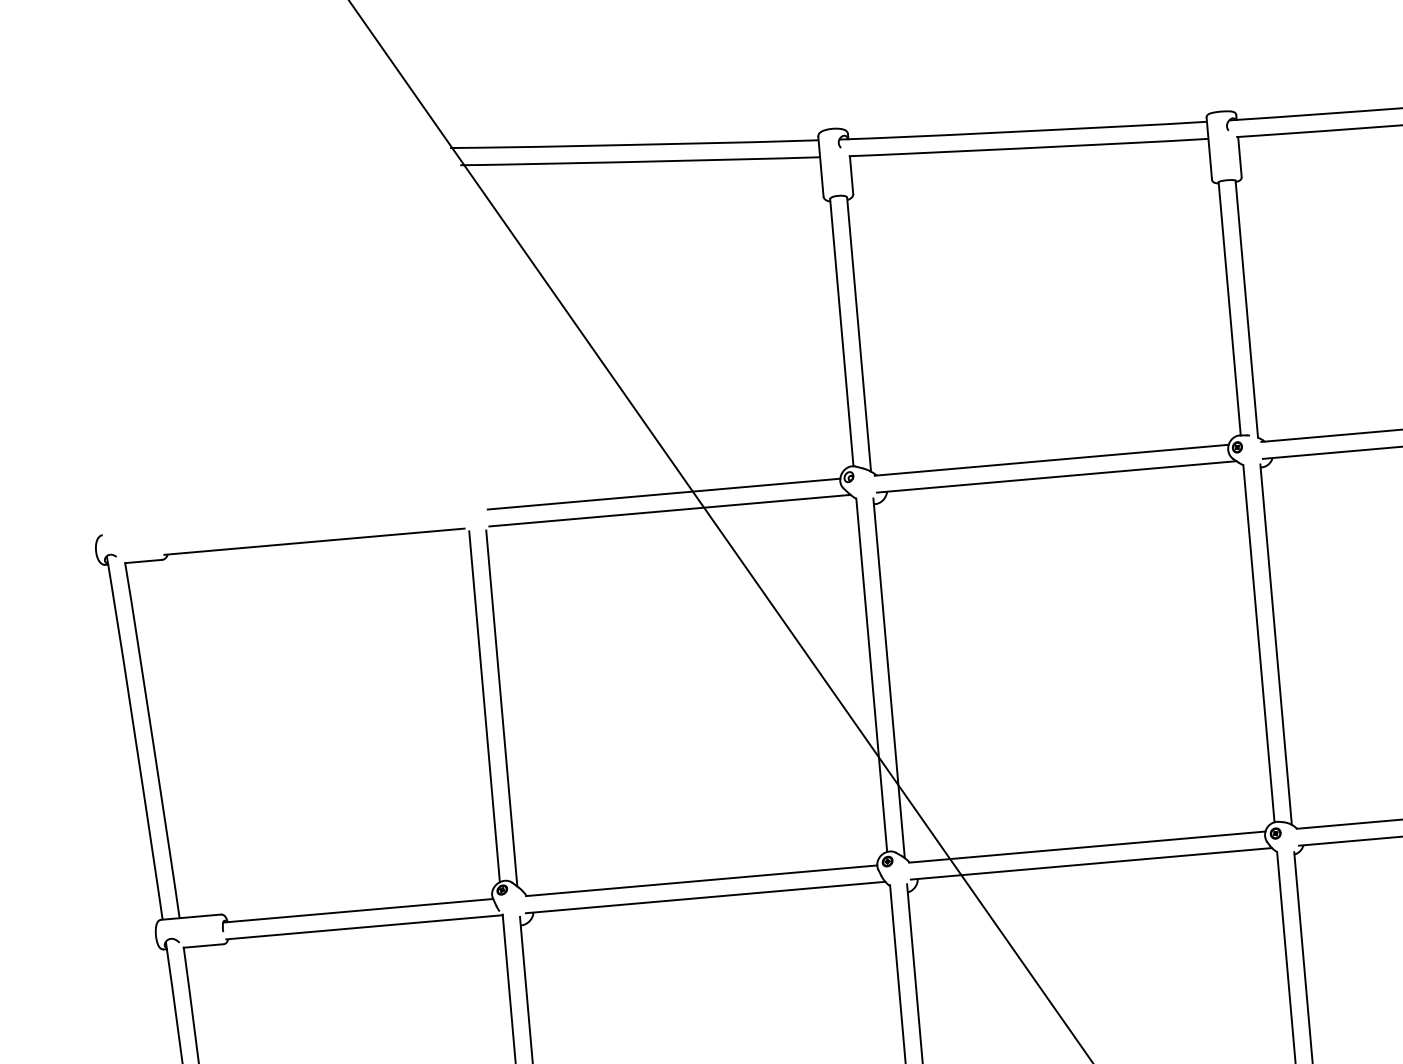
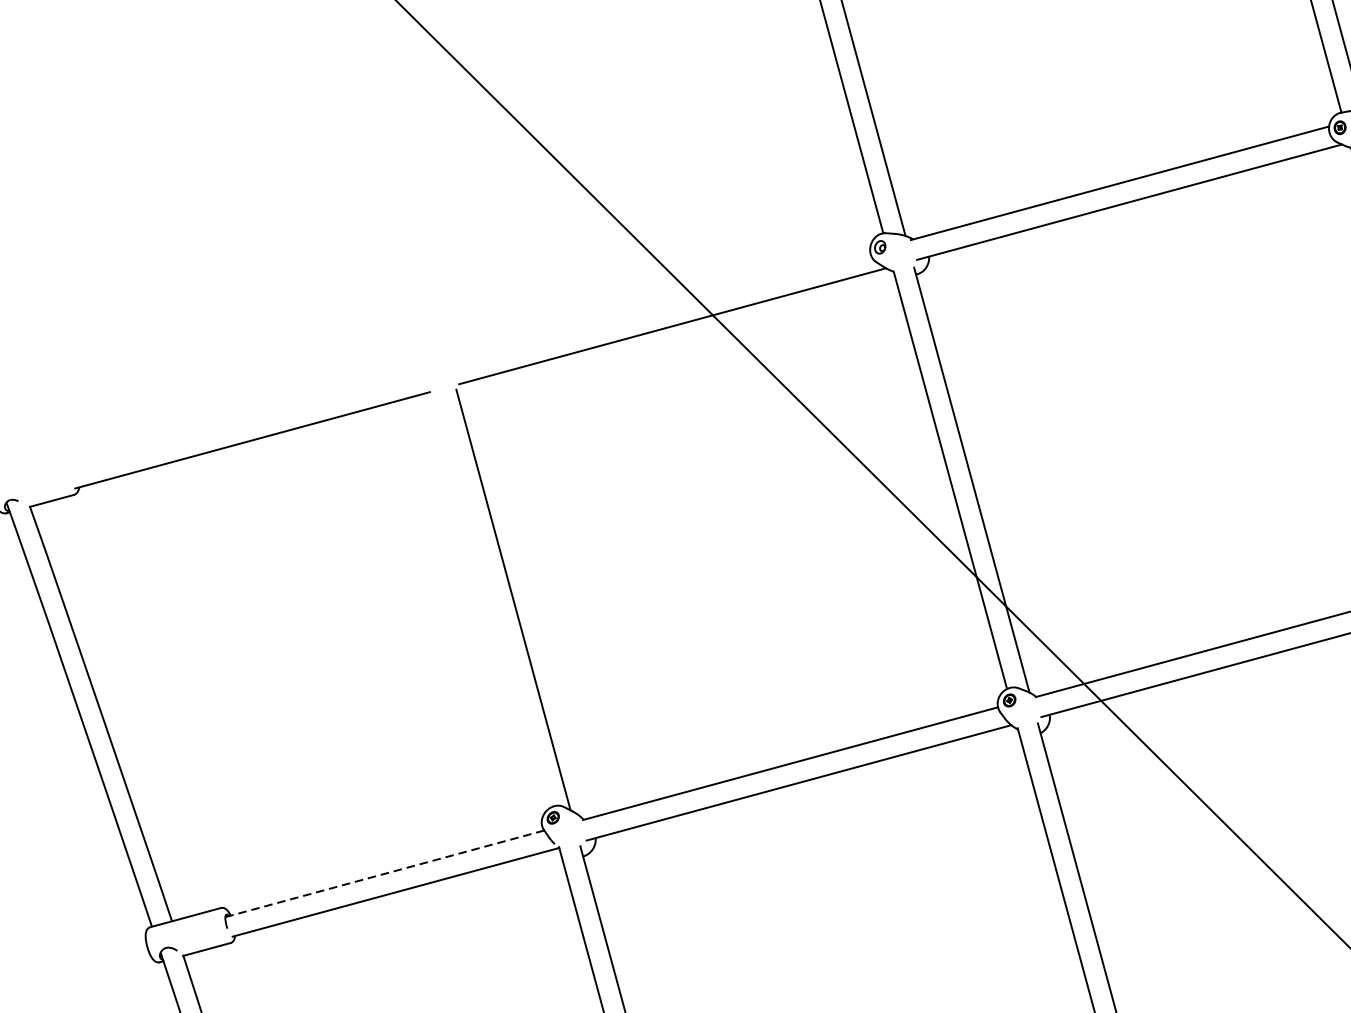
line: (663, 493) -> (661, 307), removed
line: (484, 706) -> (492, 601), removed
line: (358, 910) -> (385, 873), solid -> dashed

